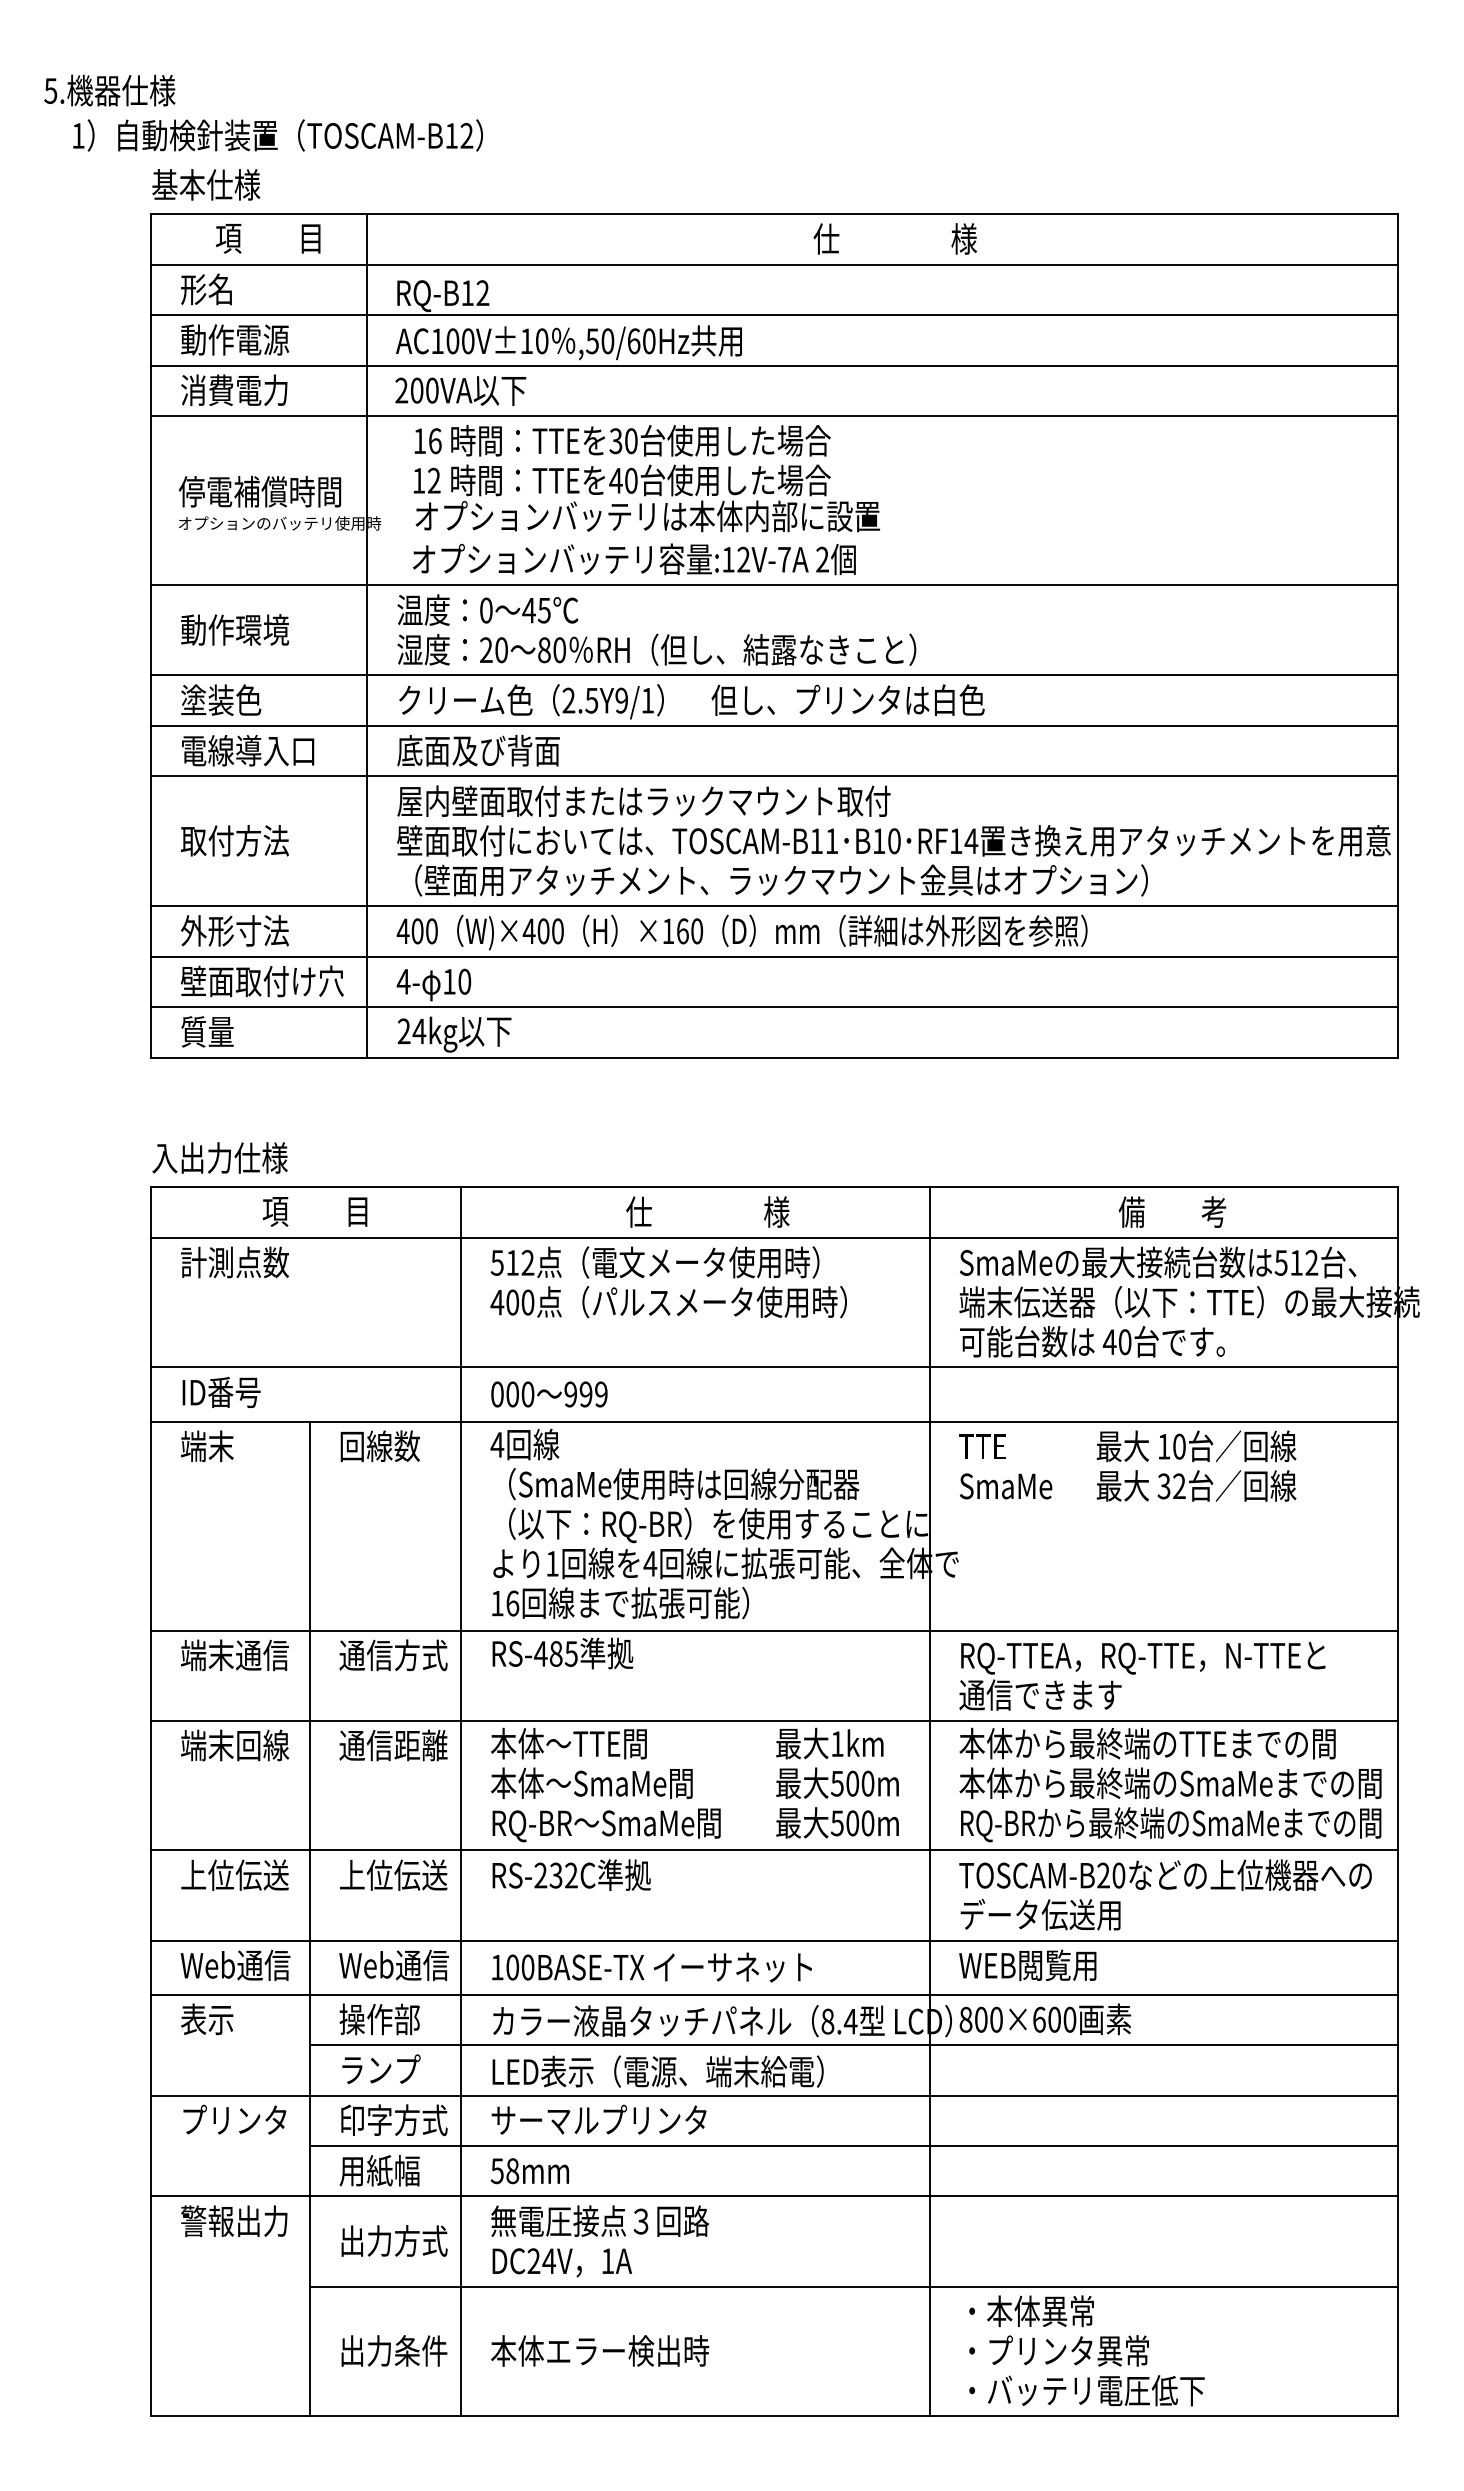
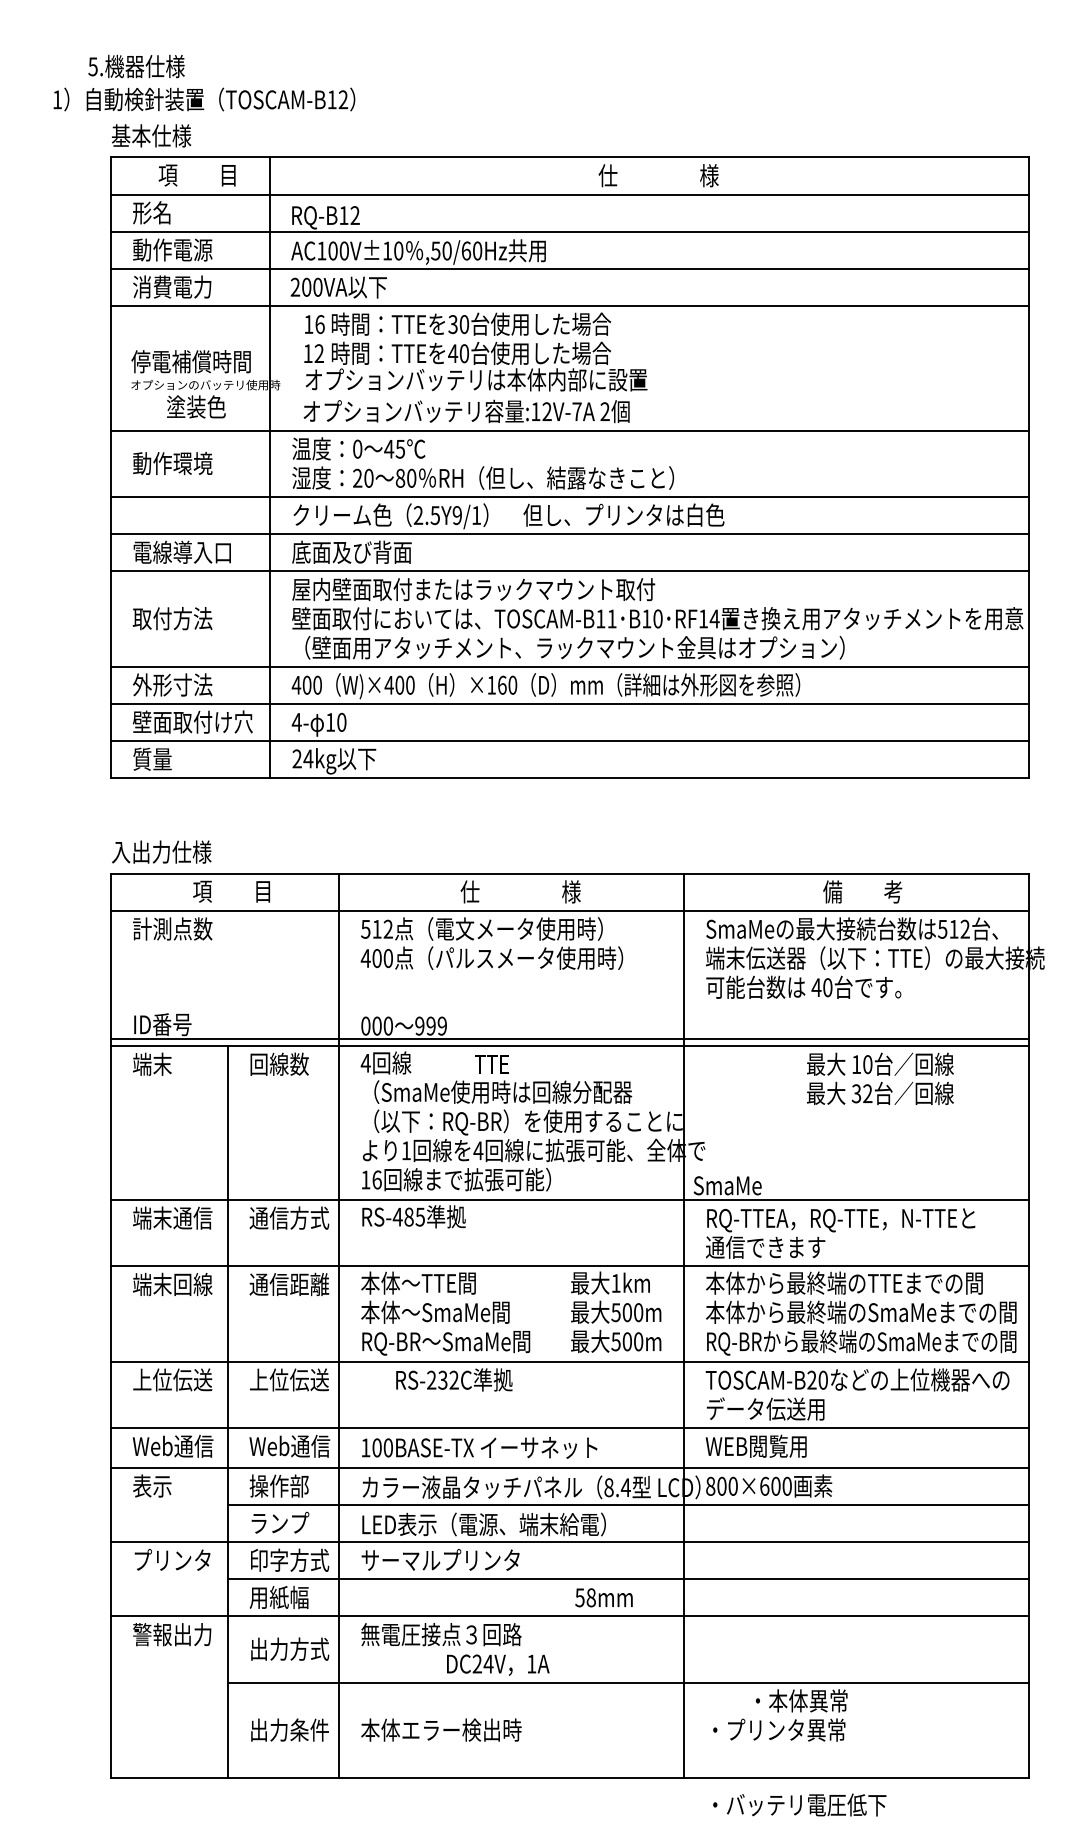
text: (109, 90) -> (136, 66), moved
text: (221, 699) -> (196, 406), moved
line: (774, 1367) -> (569, 1038), moved
text: (982, 1446) -> (491, 1064), moved
text: (1006, 1486) -> (728, 1185), moved
text: (571, 1874) -> (454, 1379), moved
text: (529, 2171) -> (603, 1598), moved
text: (561, 2262) -> (497, 1665), moved
text: (1031, 2310) -> (801, 1700), moved
text: (1086, 2390) -> (799, 1804), moved

